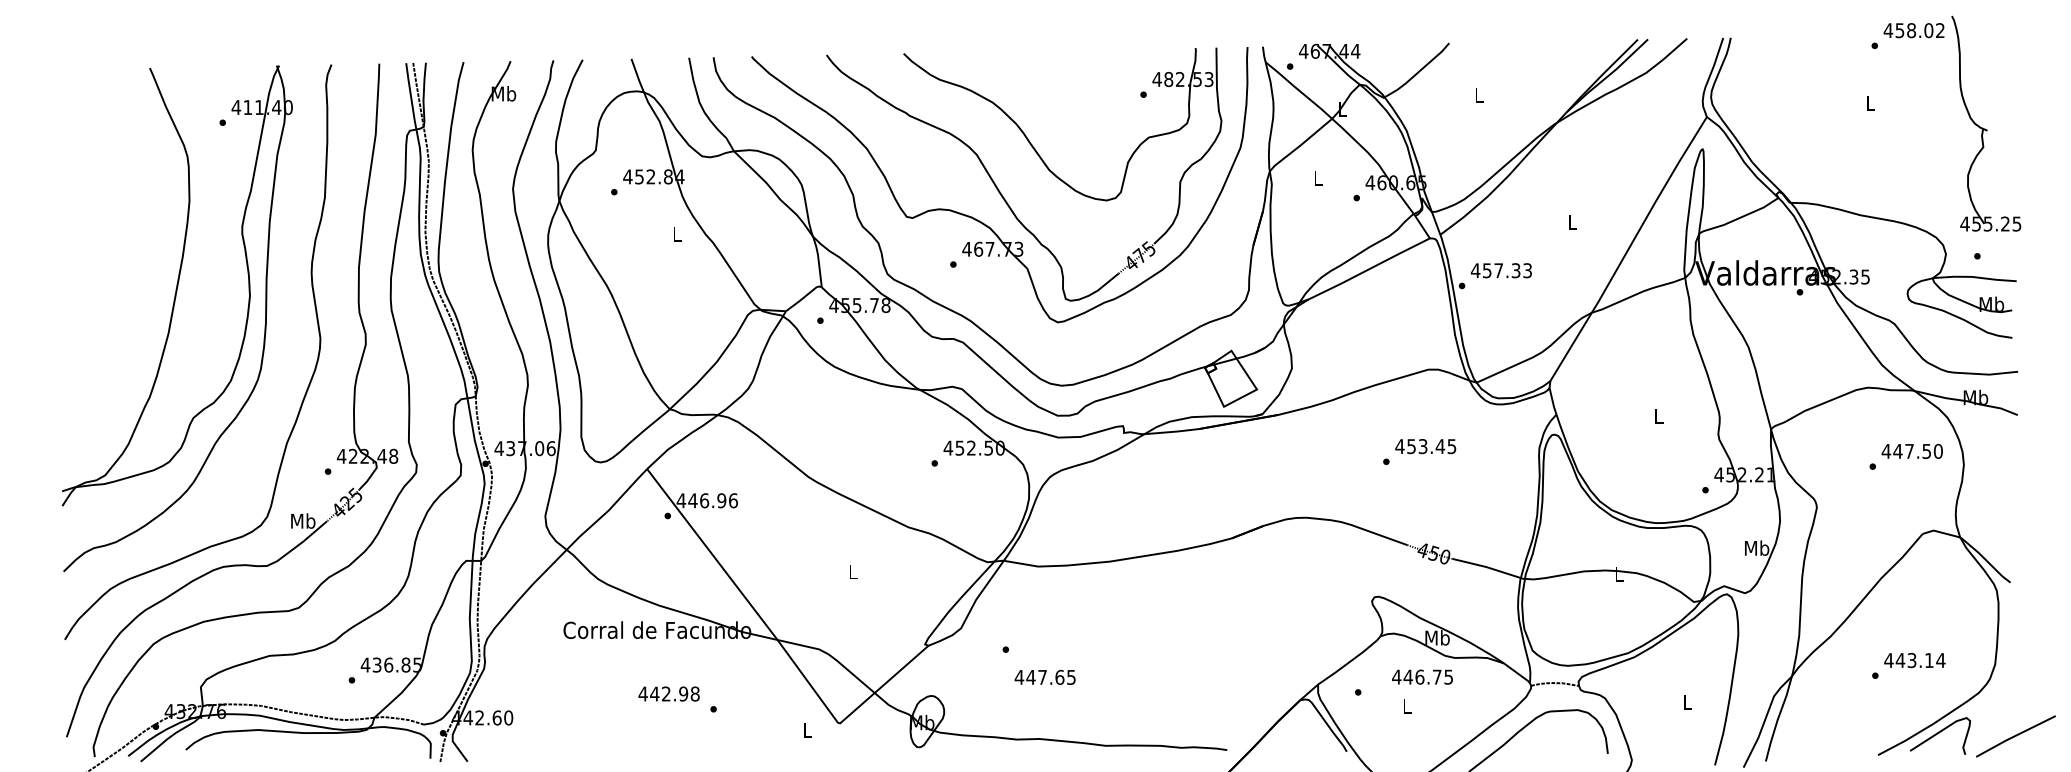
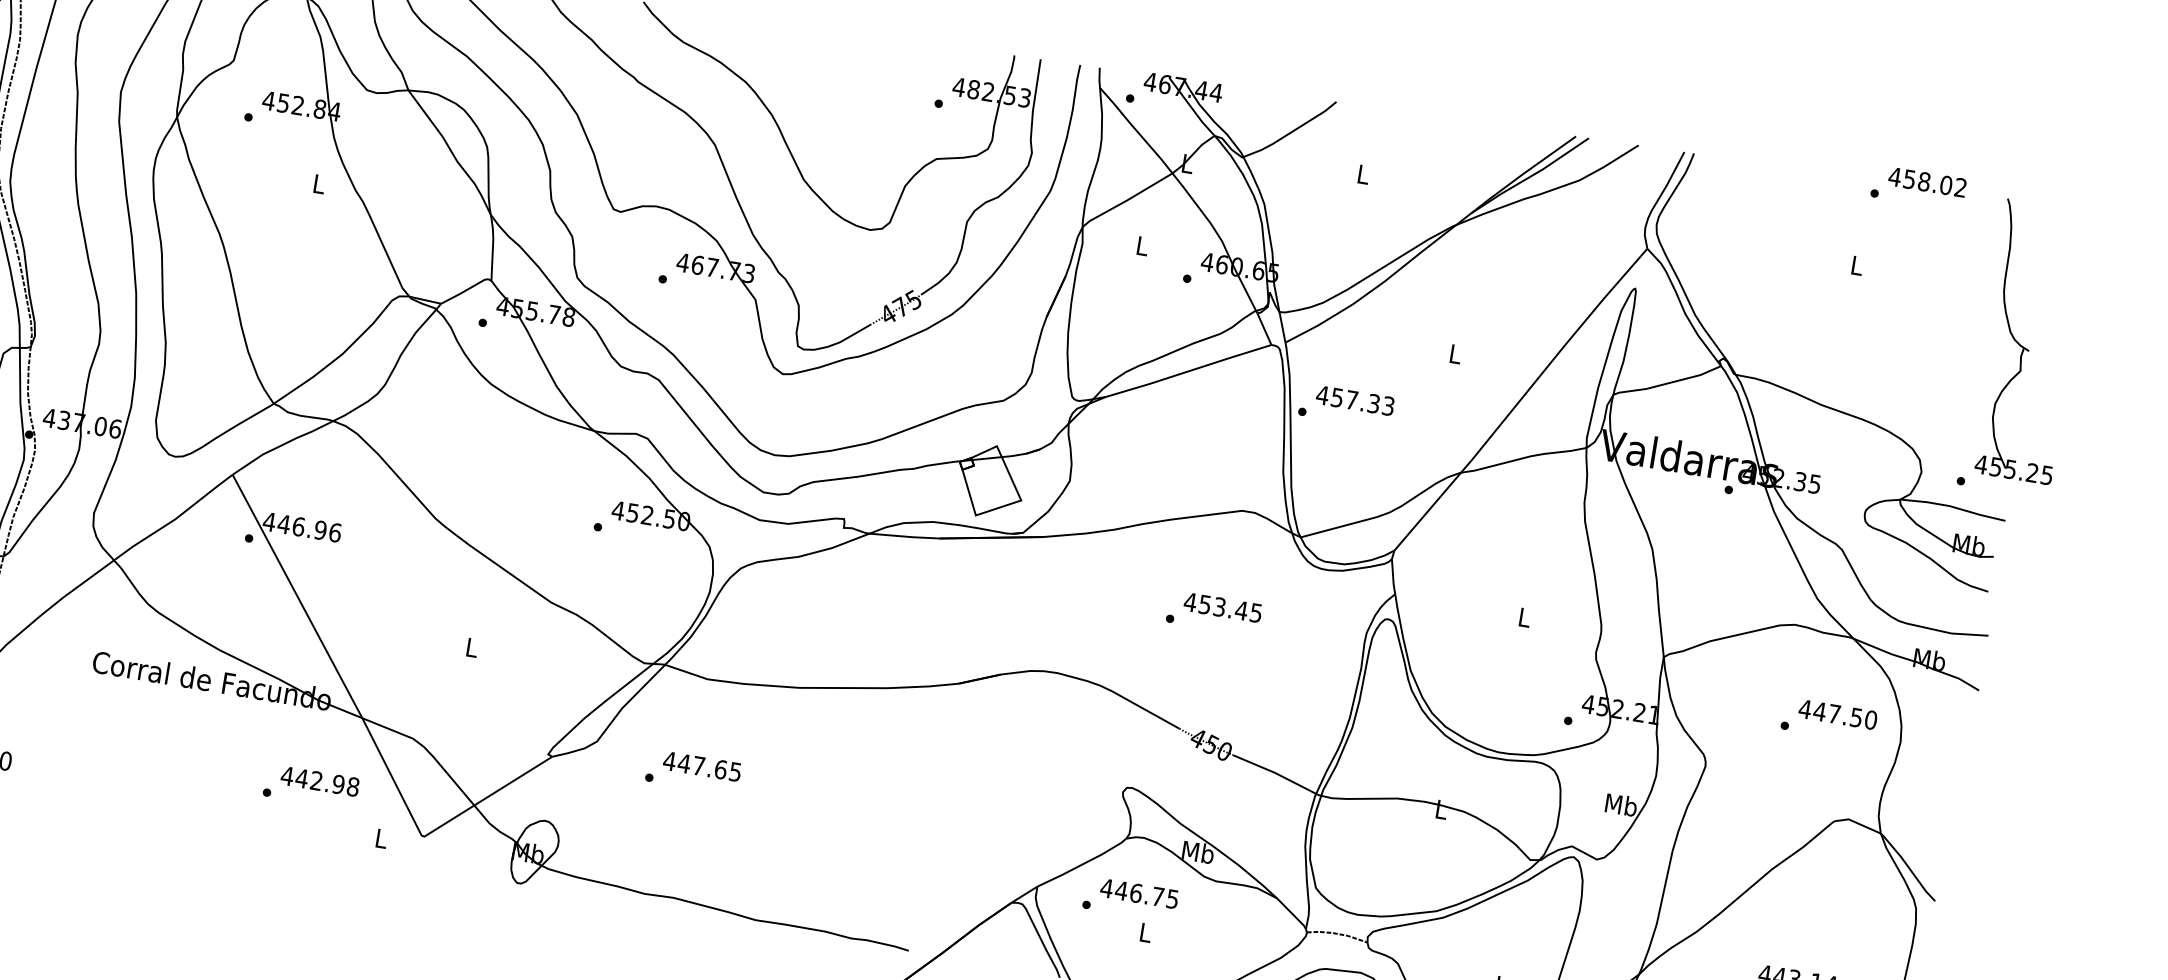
part: (1986, 123) -> (2029, 341), moved
text: (1044, 676) -> (701, 765), moved
text: (1422, 676) -> (1139, 892), moved
text: (668, 693) -> (319, 780), moved

